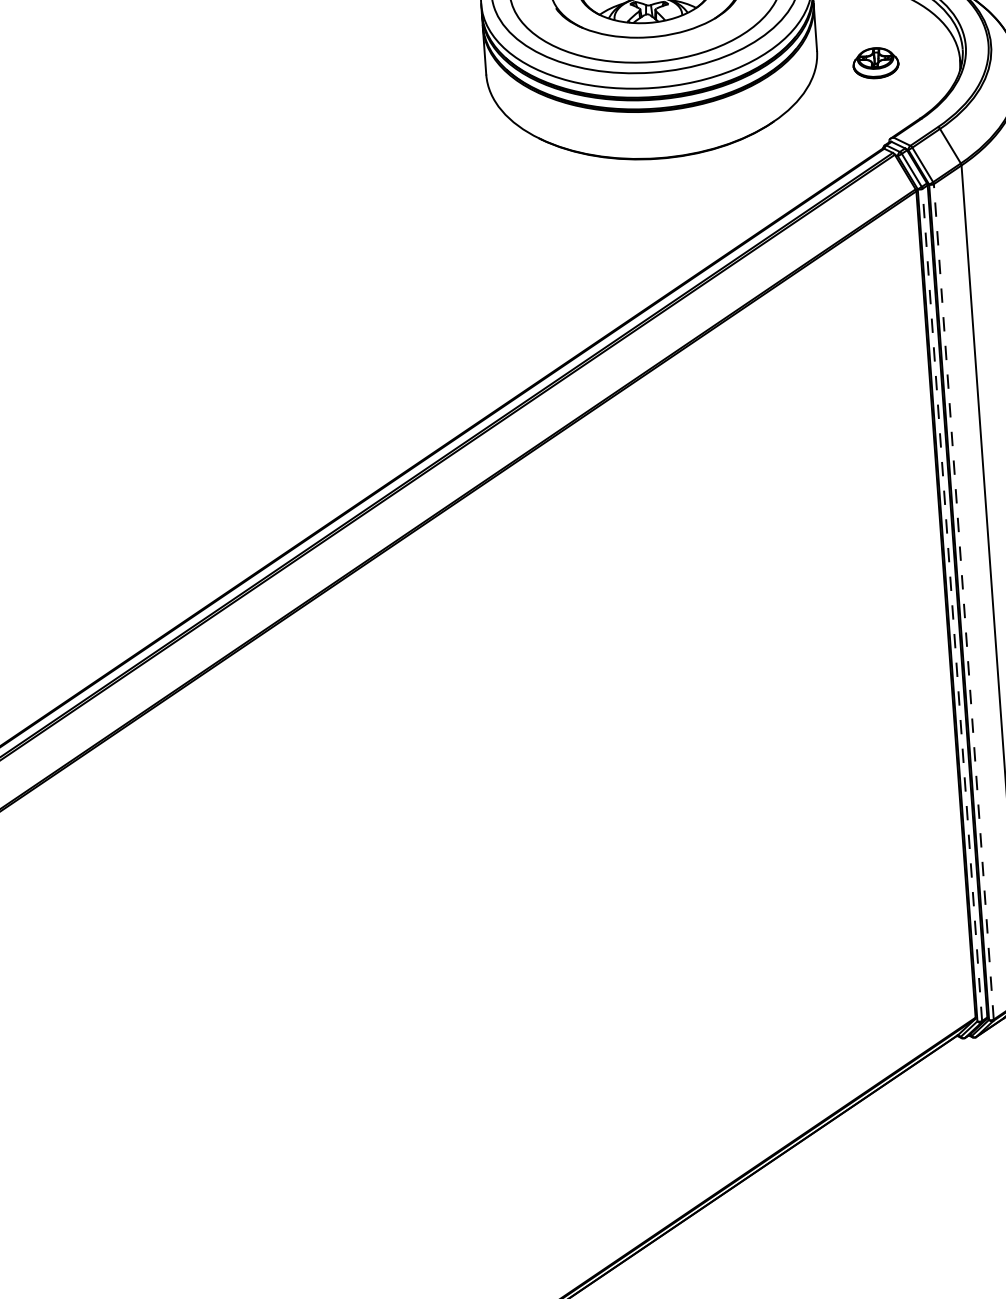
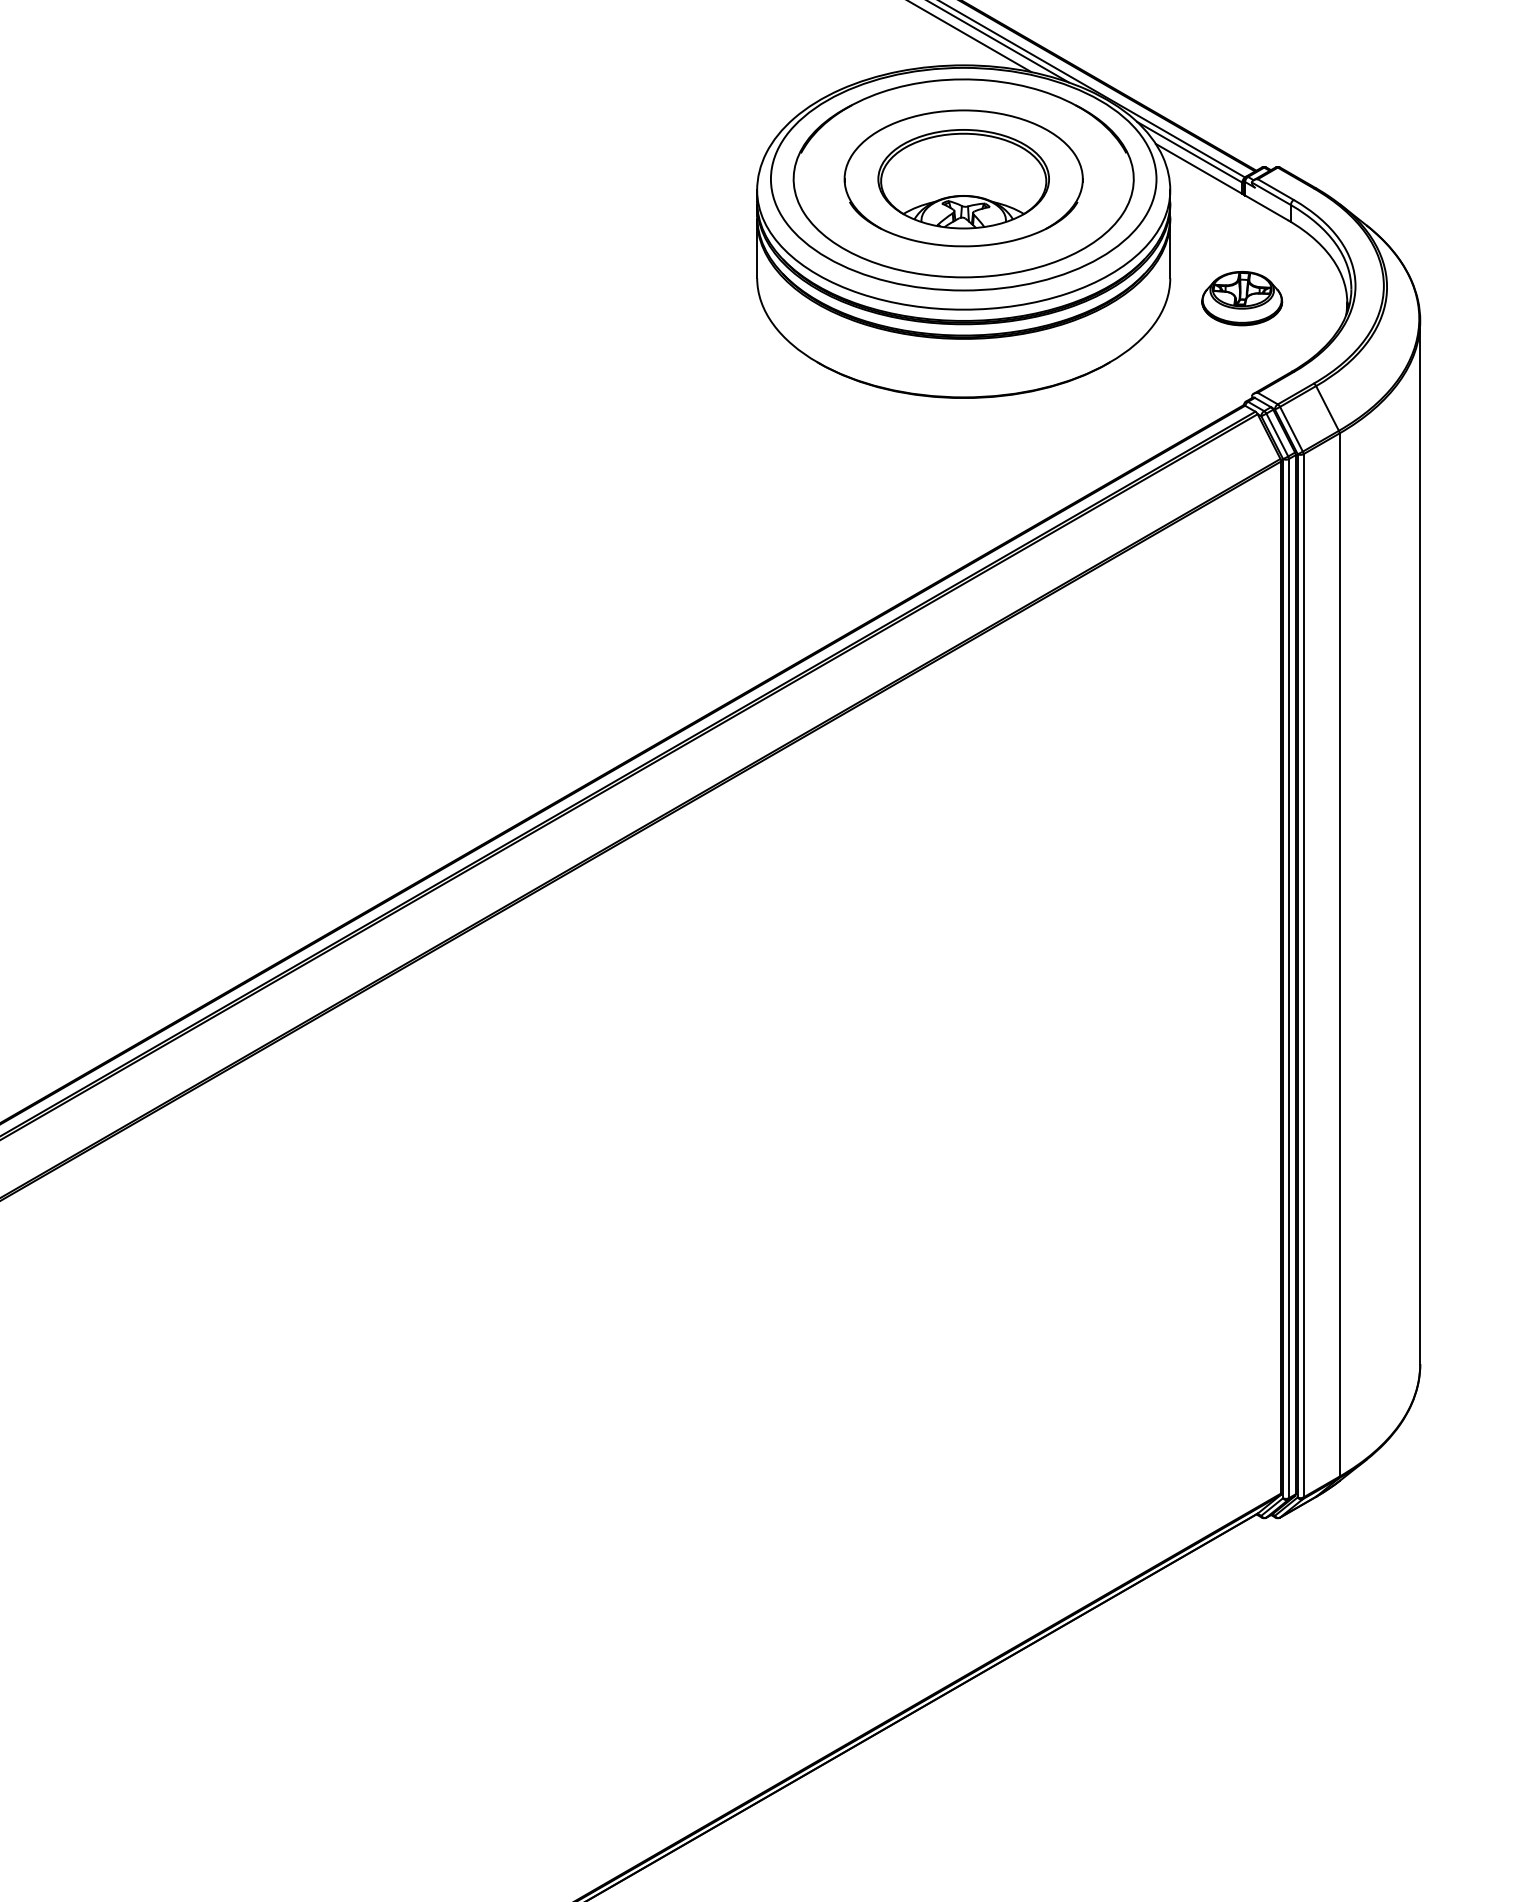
part: (876, 63) -> (1242, 298), size x1.43
line: (963, 601) -> (1303, 975), dashed -> solid
line: (951, 604) -> (1288, 978), dashed -> solid

